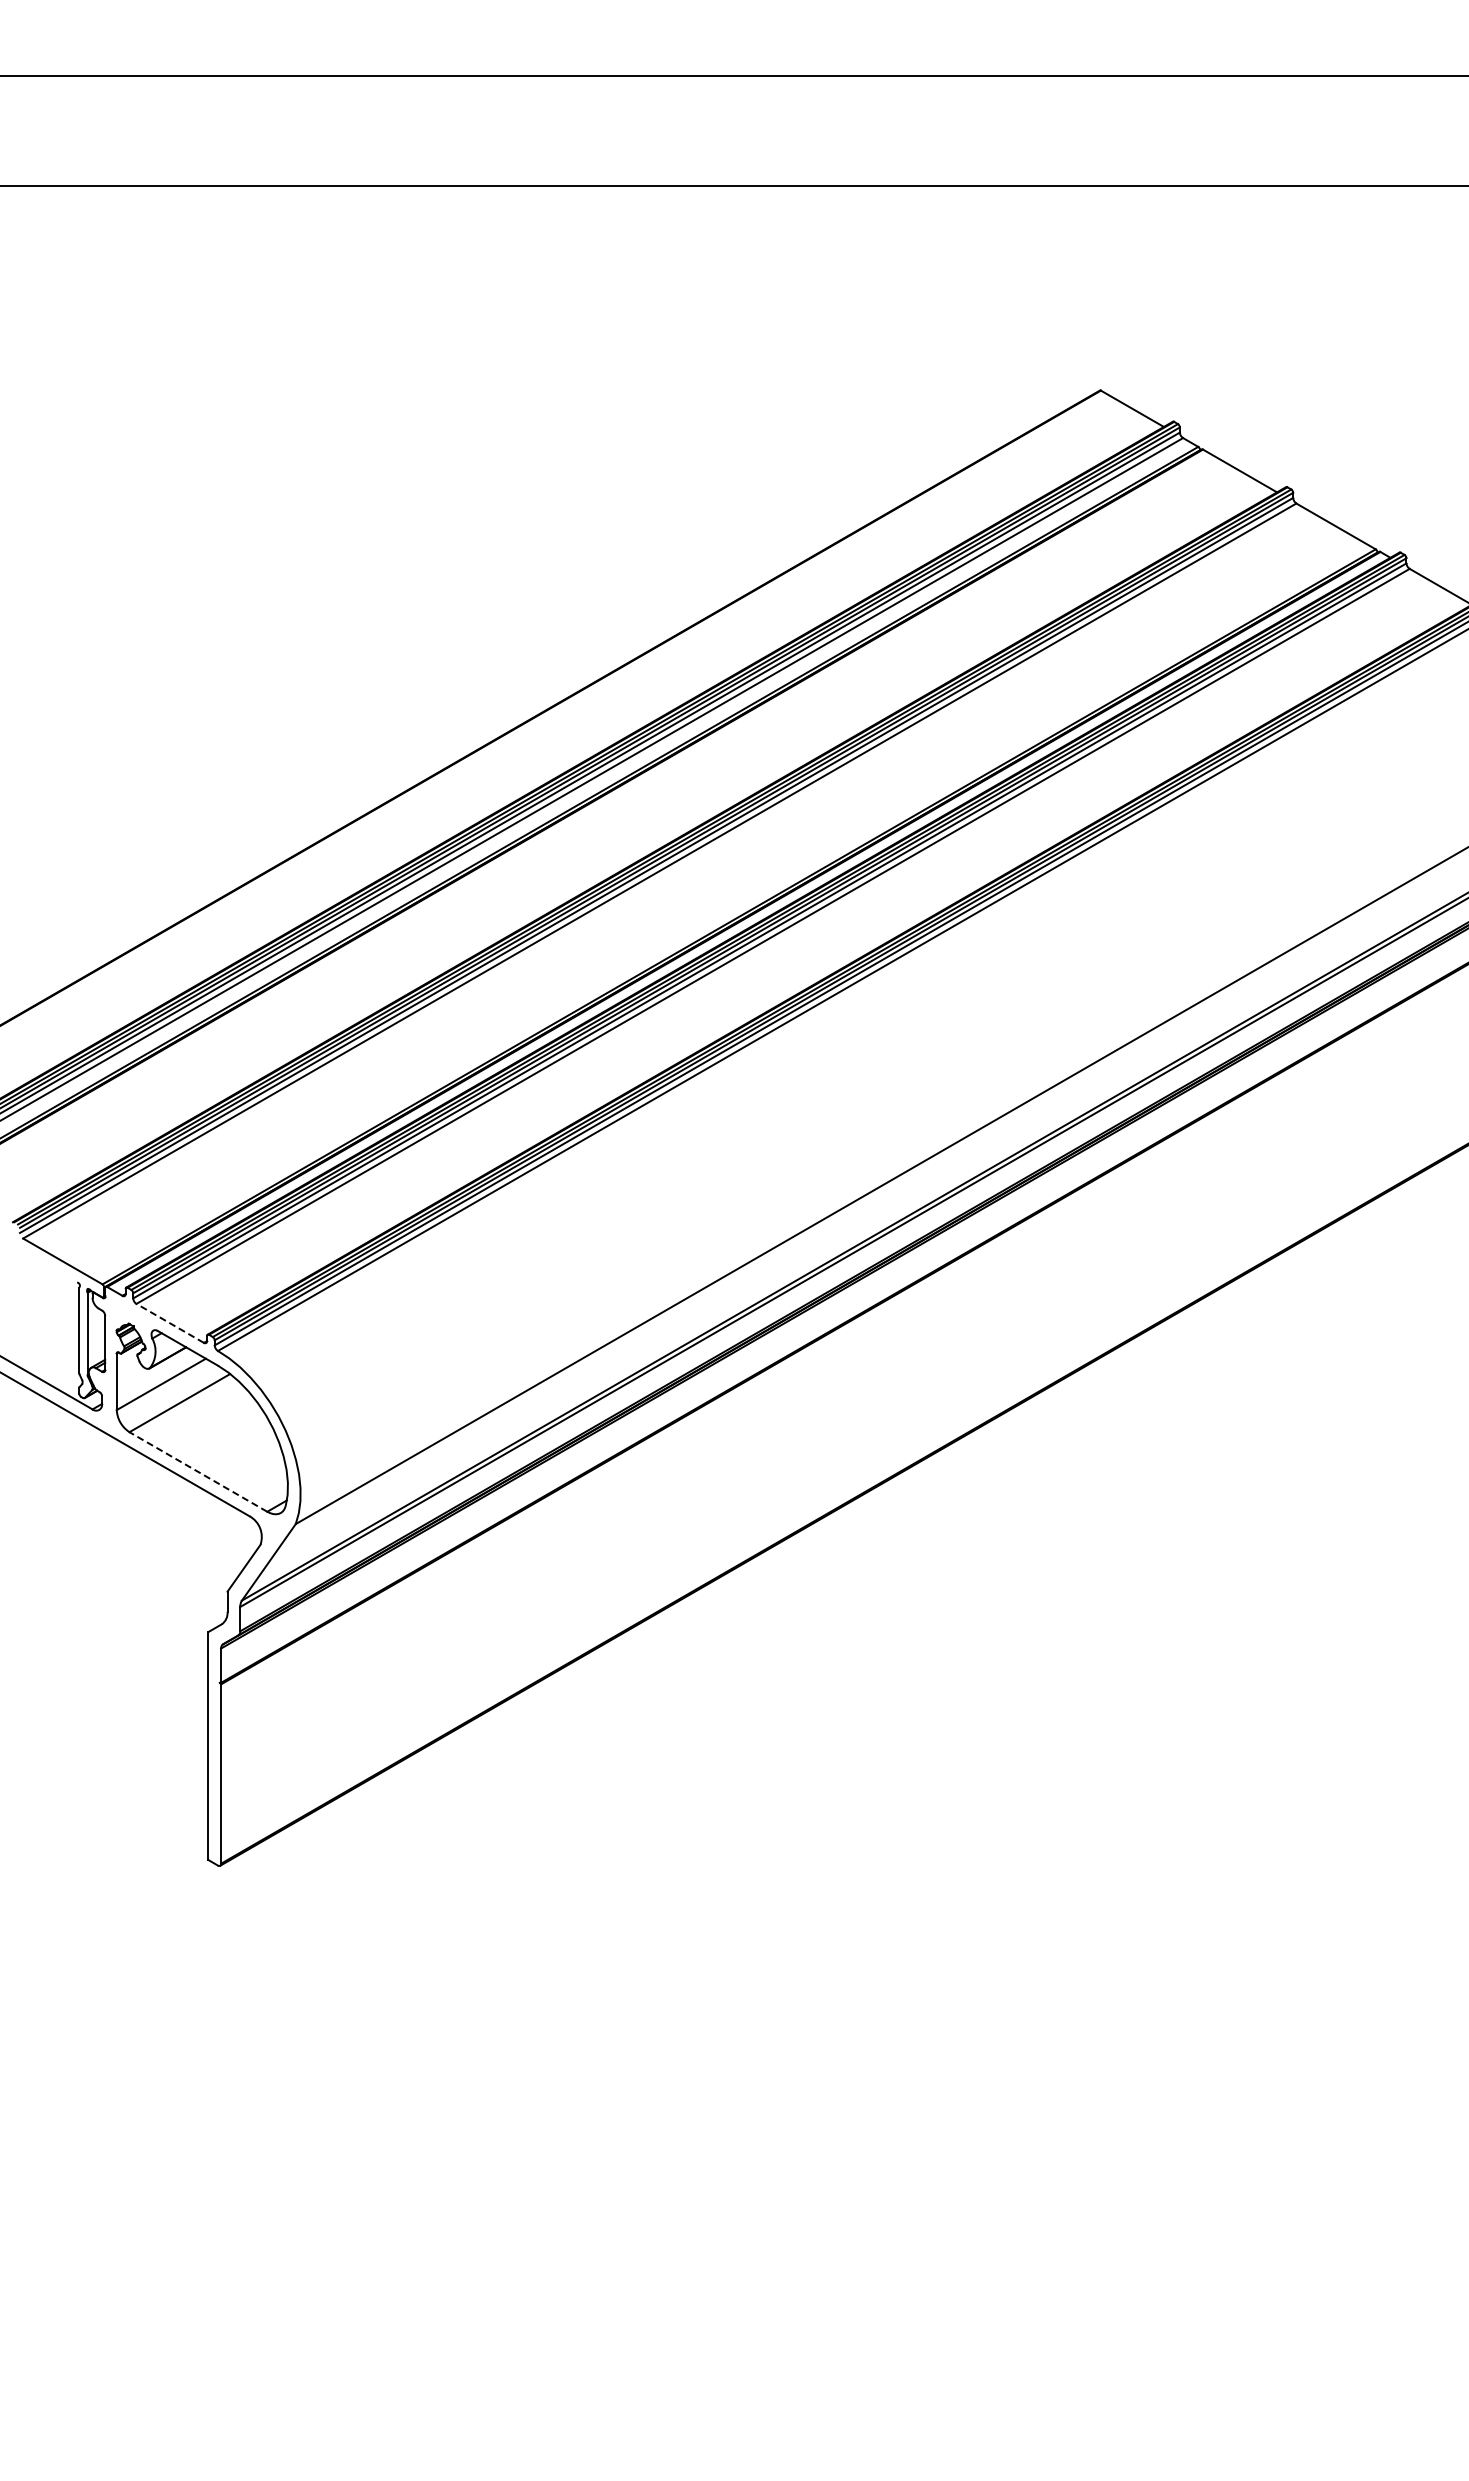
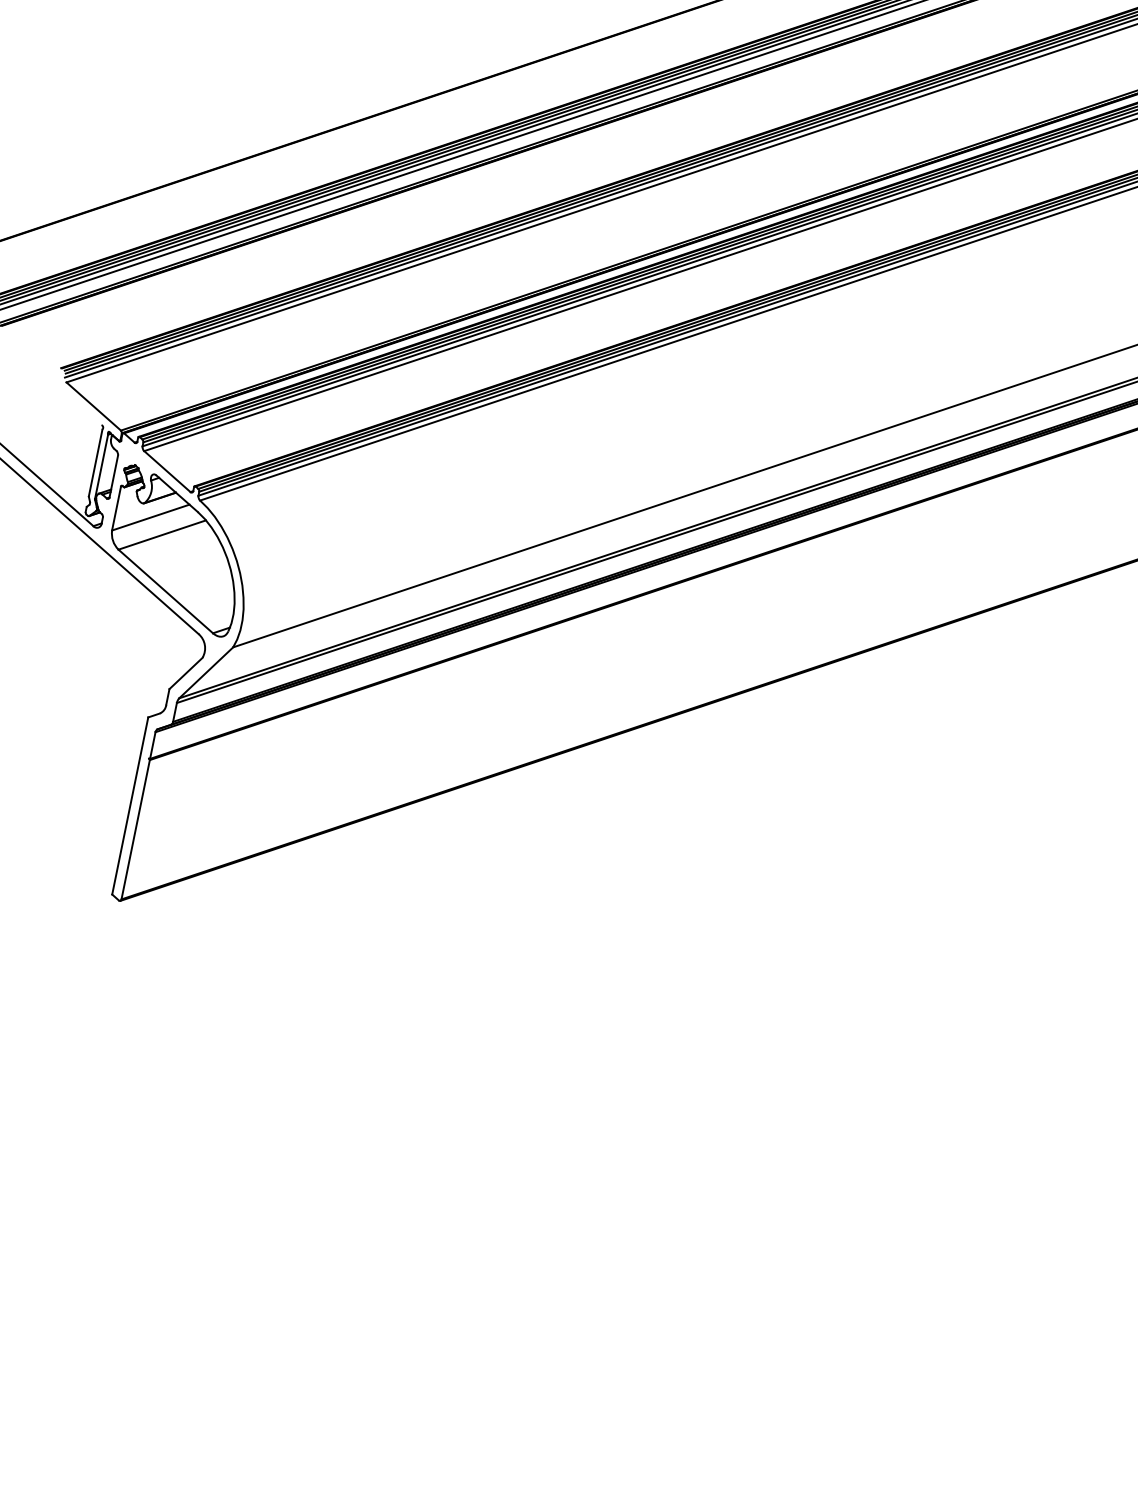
line: (170, 1323) -> (167, 471), dashed -> solid
line: (198, 1471) -> (165, 591), dashed -> solid

